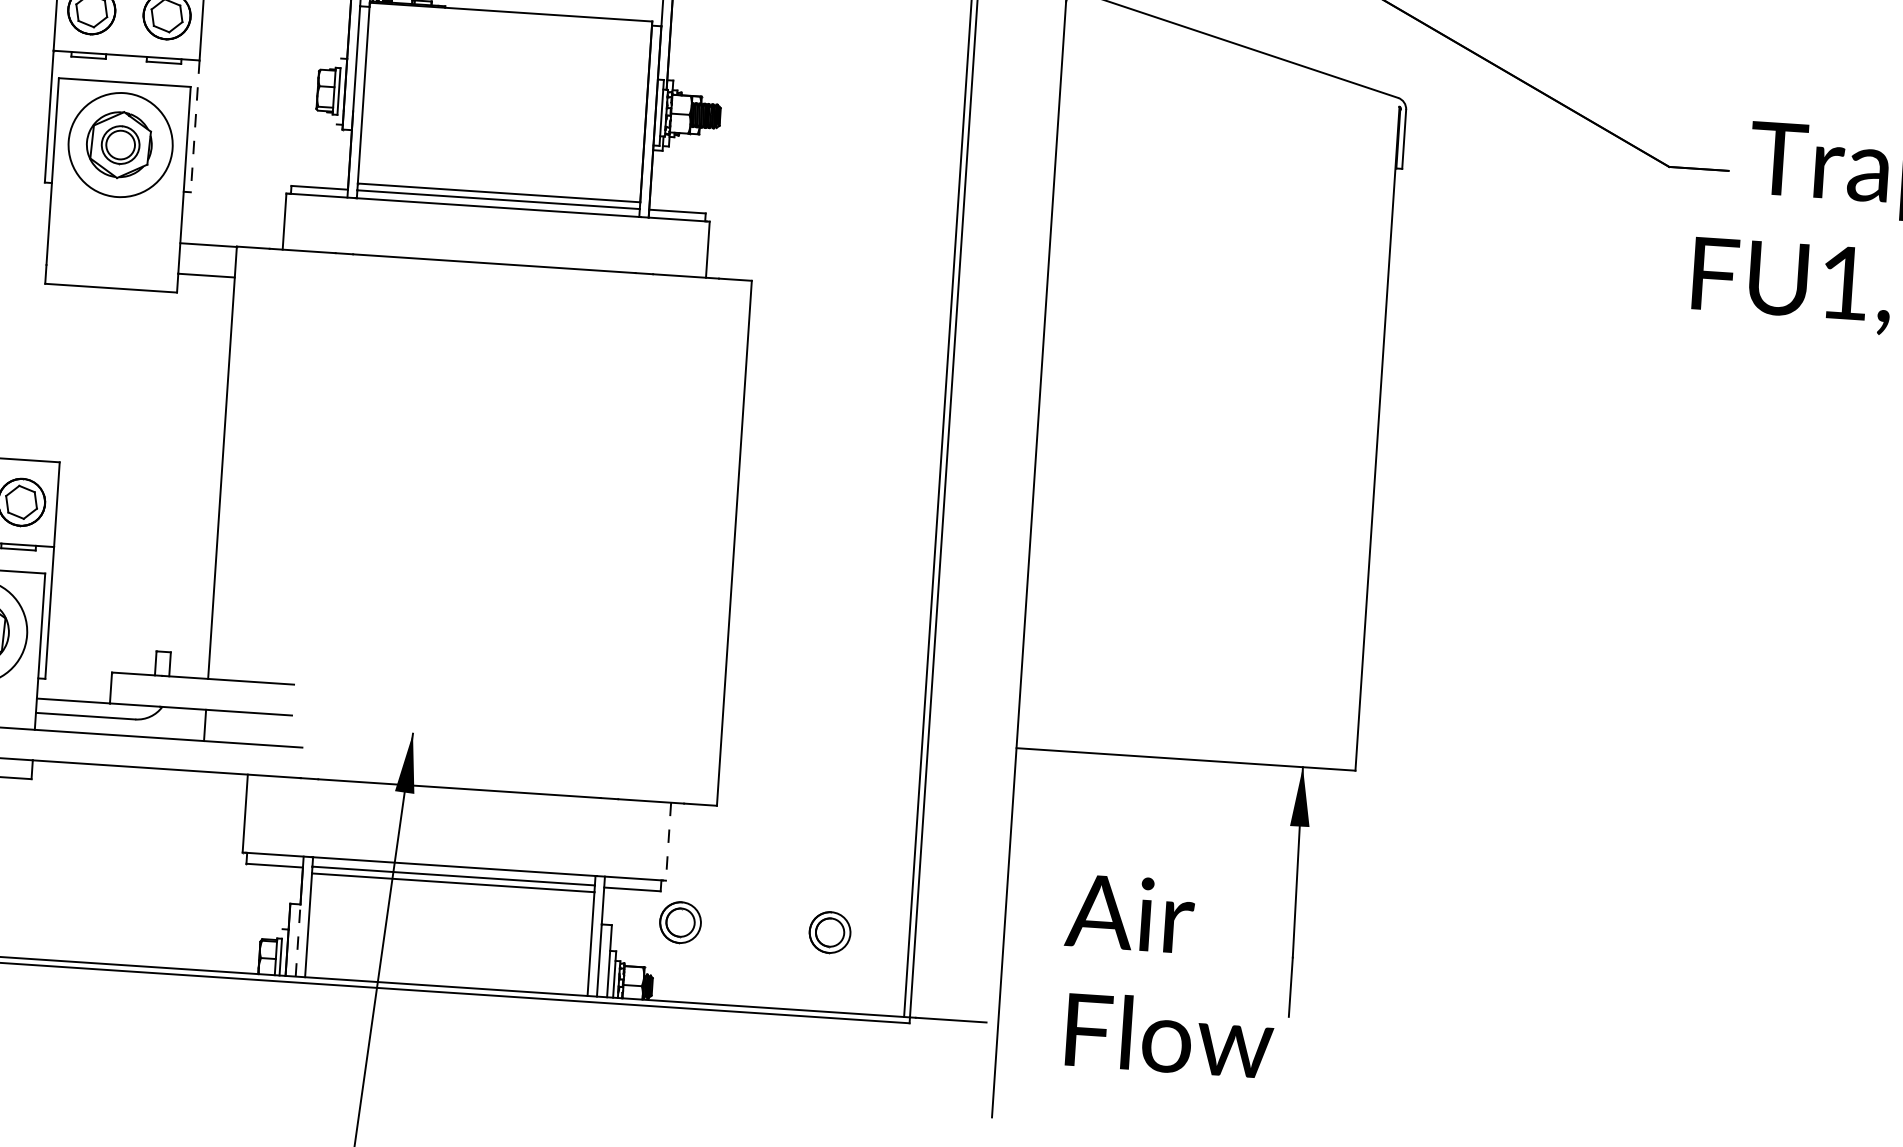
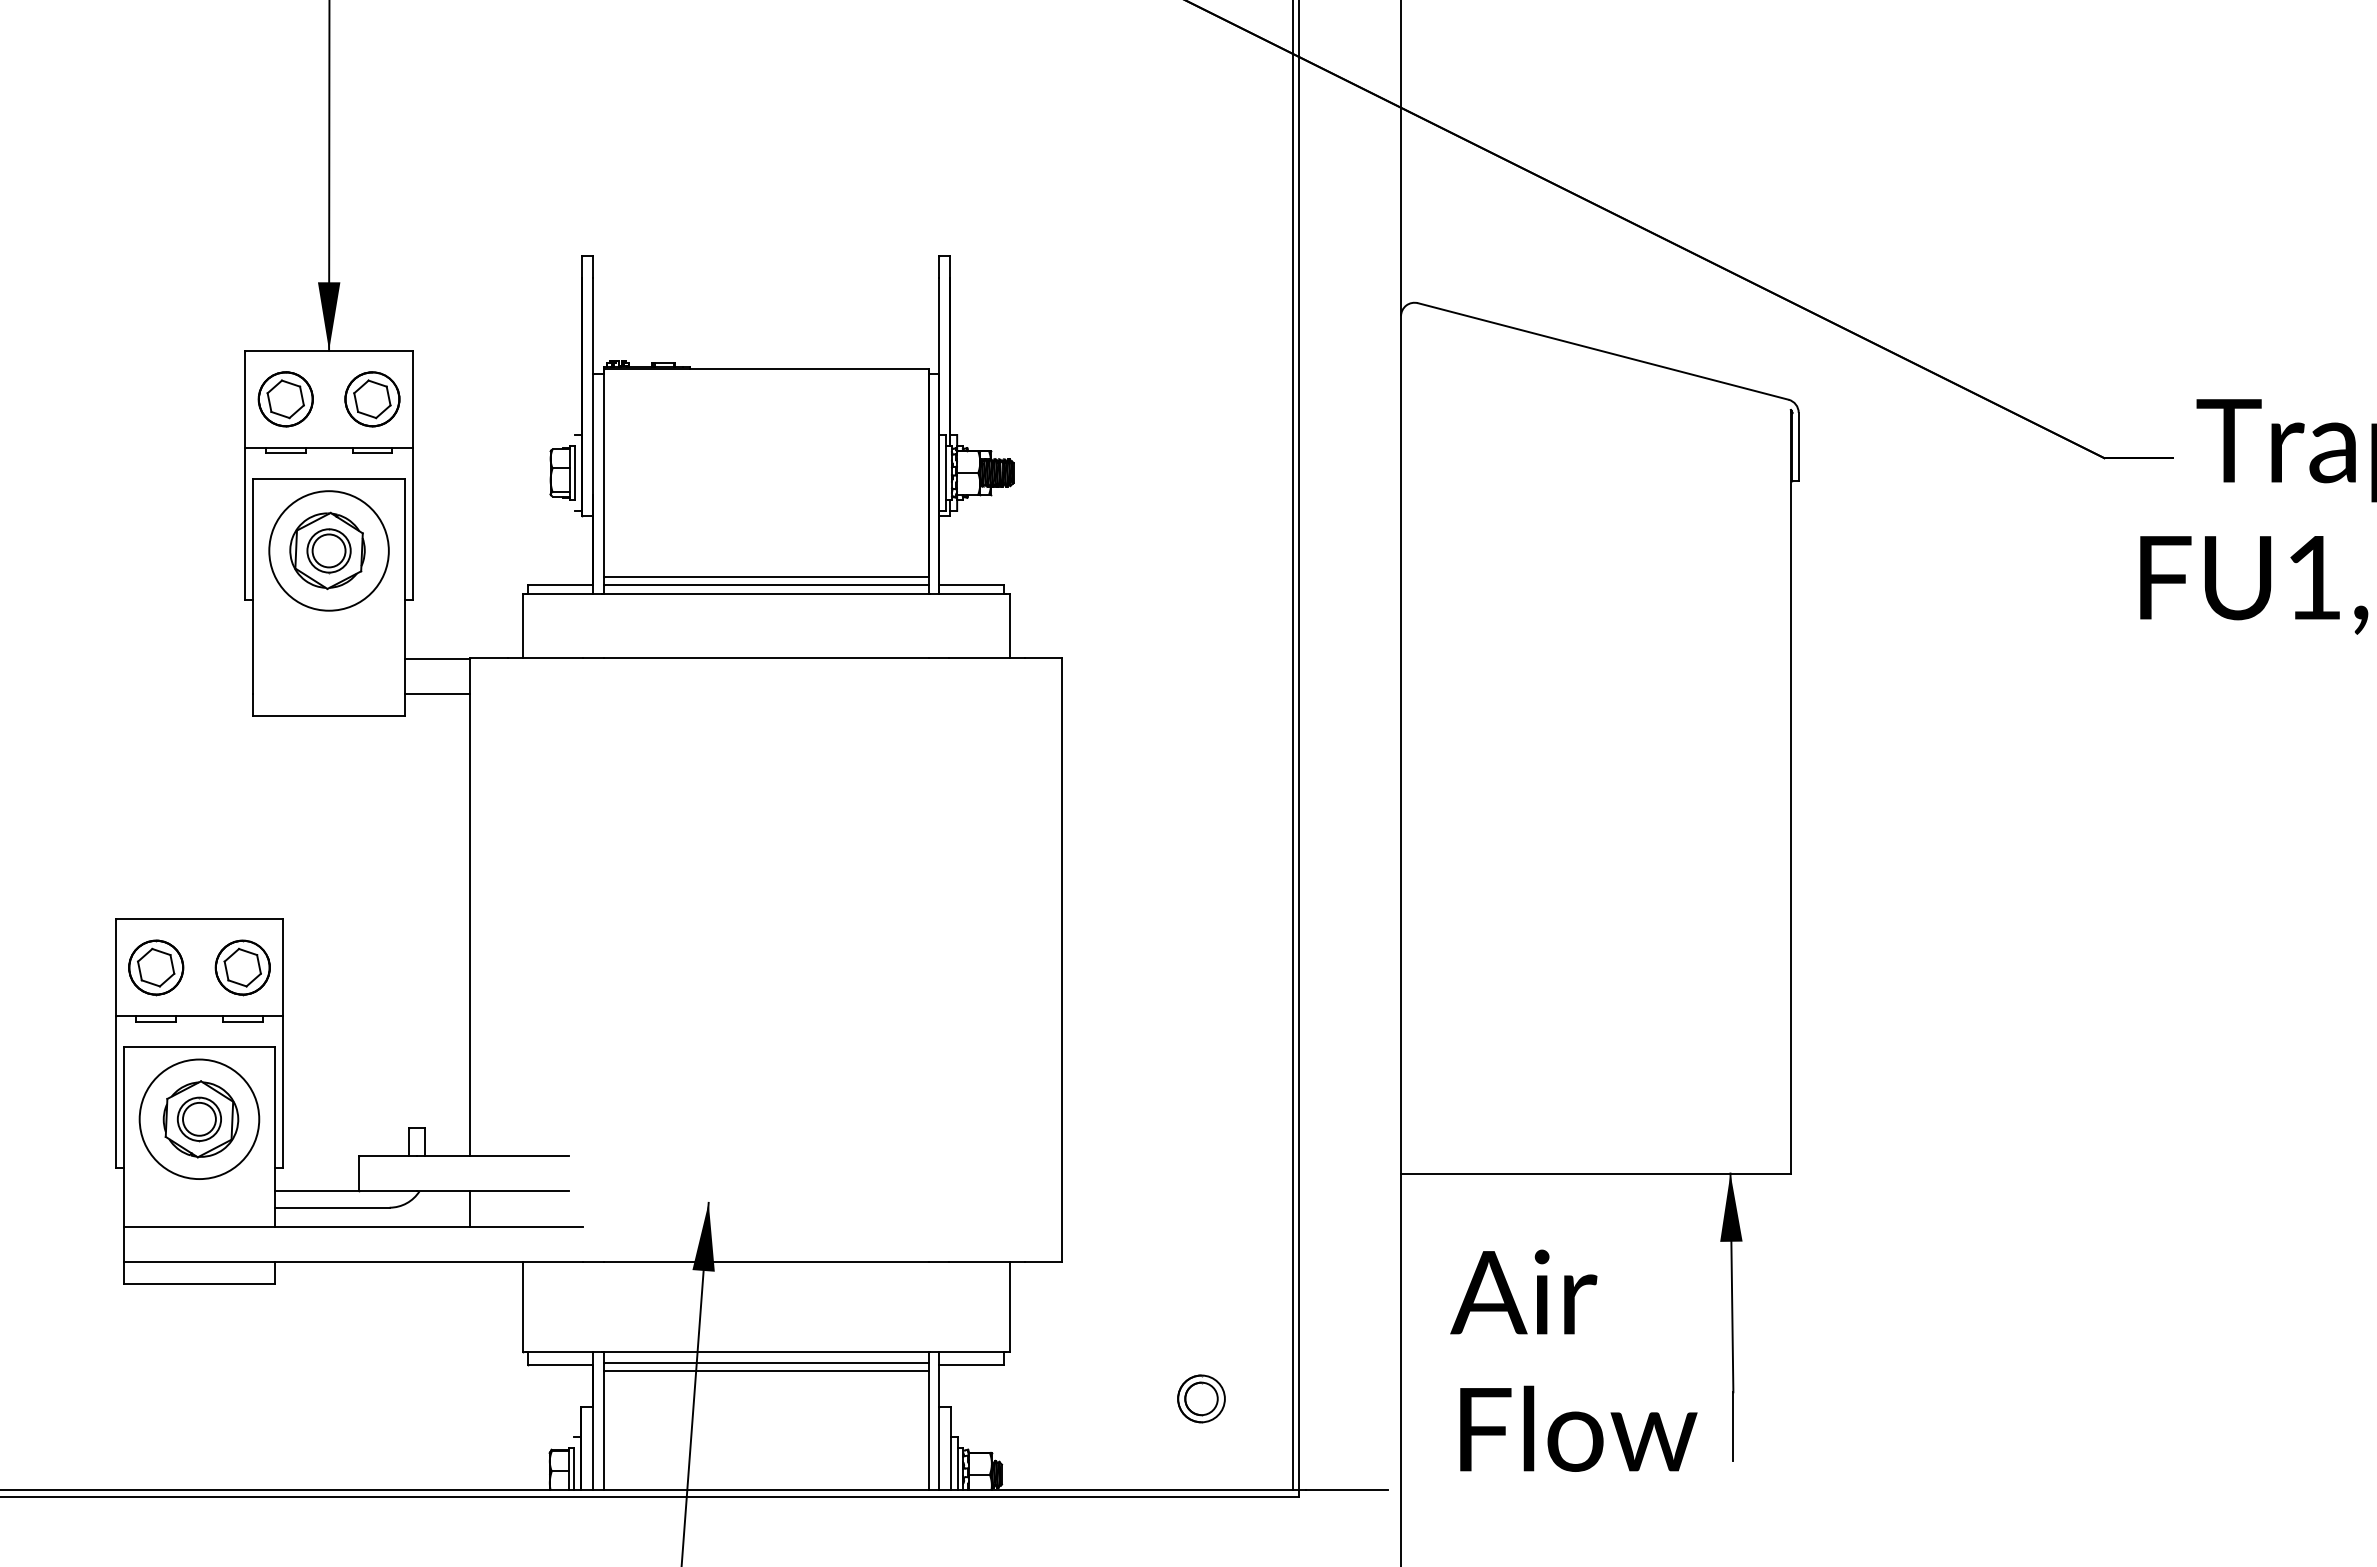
line: (195, 126) -> (413, 523), dashed -> solid
line: (668, 842) -> (1009, 1307), dashed -> solid
part: (680, 922) -> (1029, 1398), removed
line: (297, 940) -> (592, 1448), dashed -> solid
text: (1169, 975) -> (1573, 1360), moved

